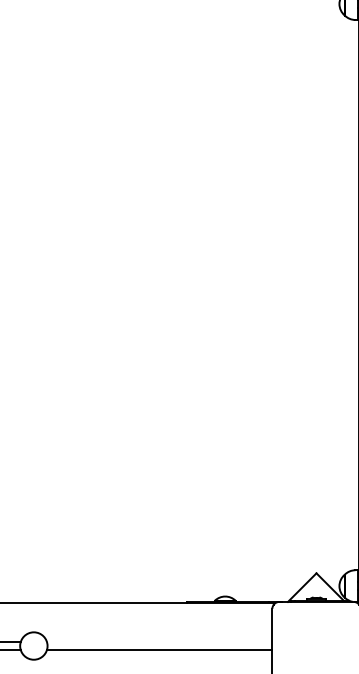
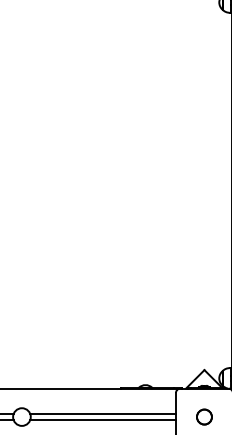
line: (158, 642) -> (102, 414), added
circle: (316, 645) -> (204, 416), added

